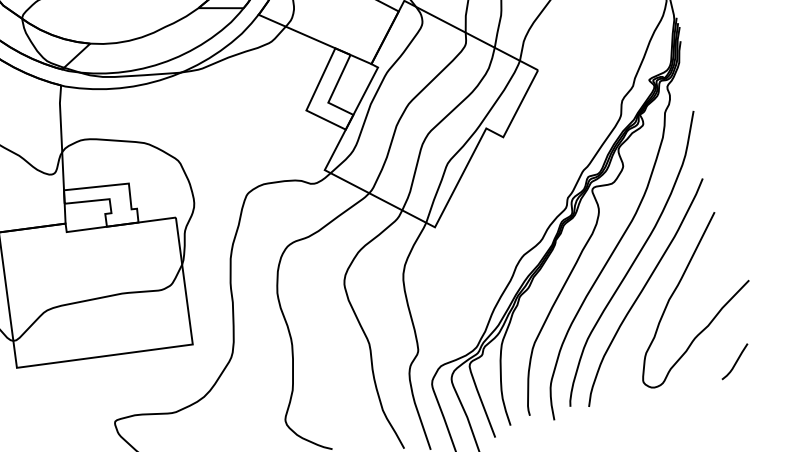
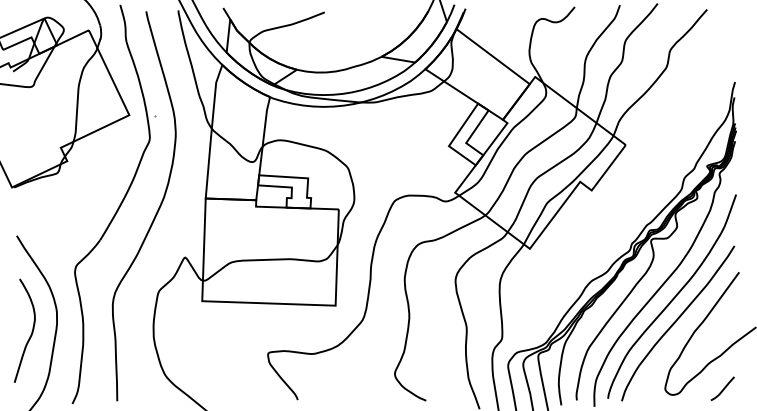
curve: (735, 361) -> (723, 388), moved

